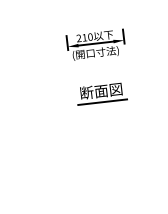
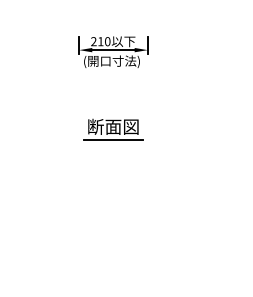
part: (101, 93) -> (113, 129), moved

